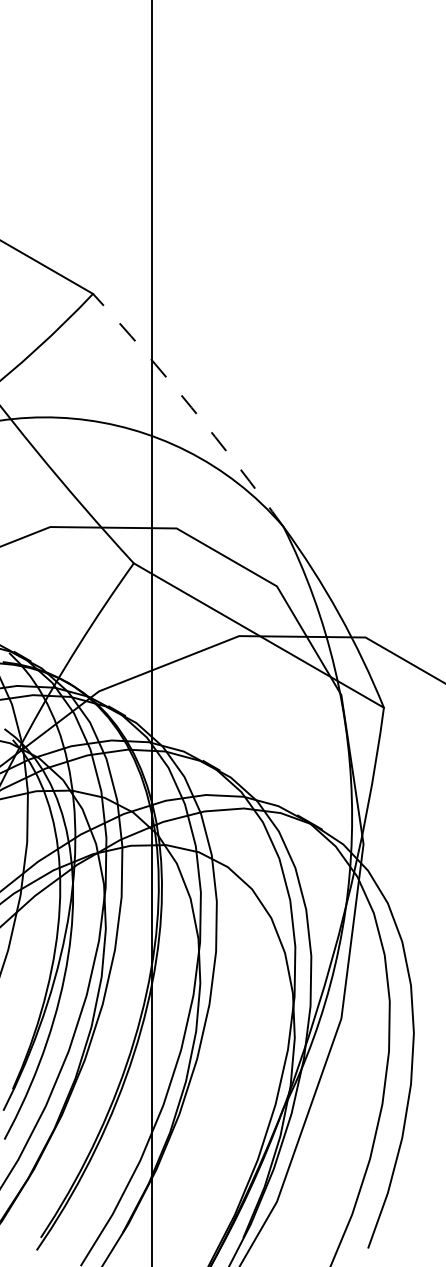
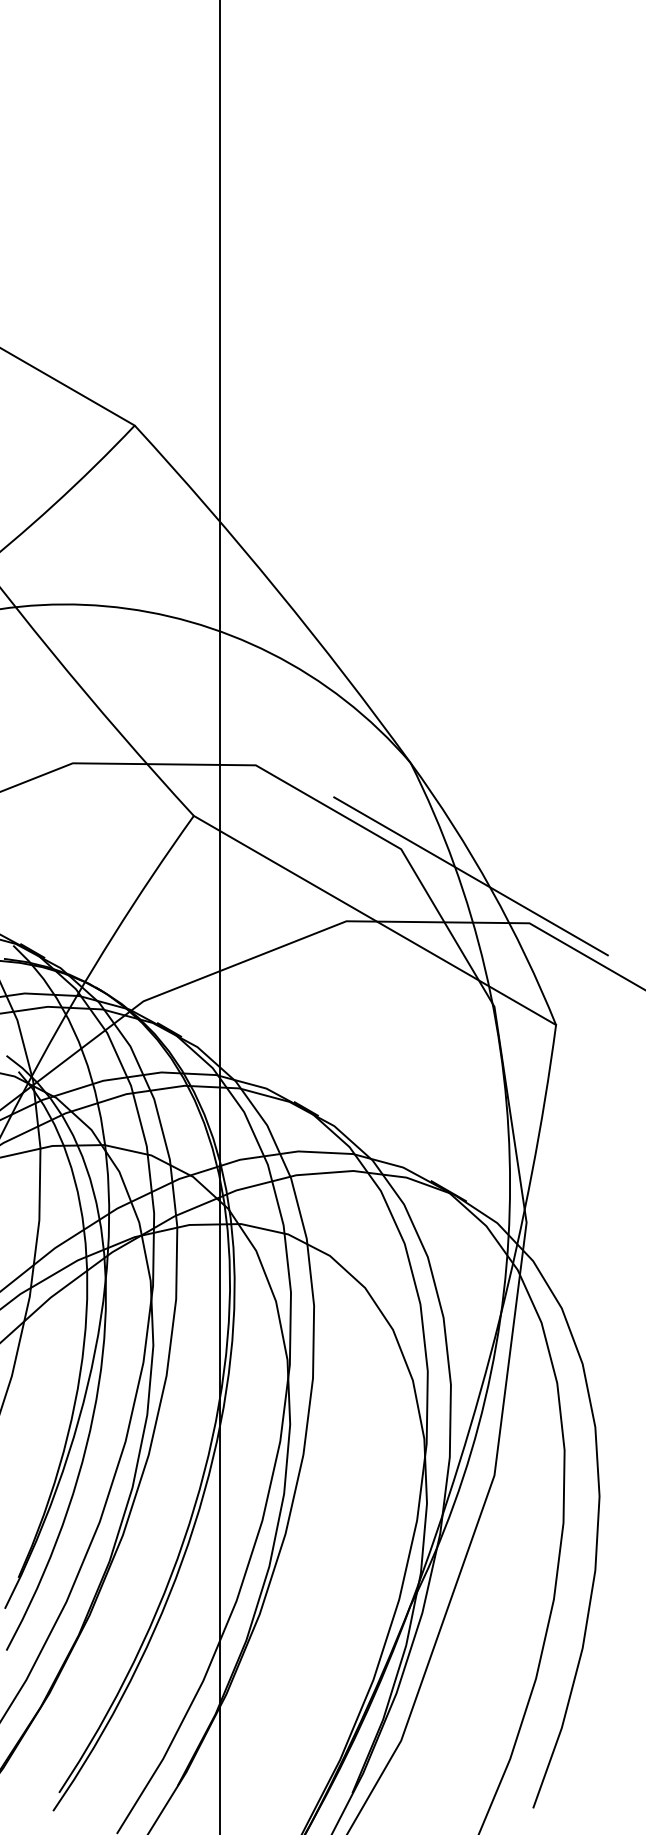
arc: (191, 407) -> (277, 590), dashed -> solid
line: (324, 604) -> (470, 875), added

